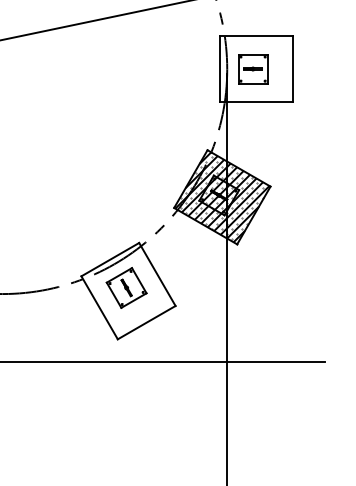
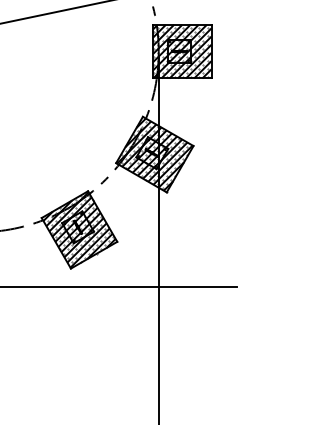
hatch: (256, 68) -> (182, 51), added
hatch: (128, 290) -> (79, 229), added

